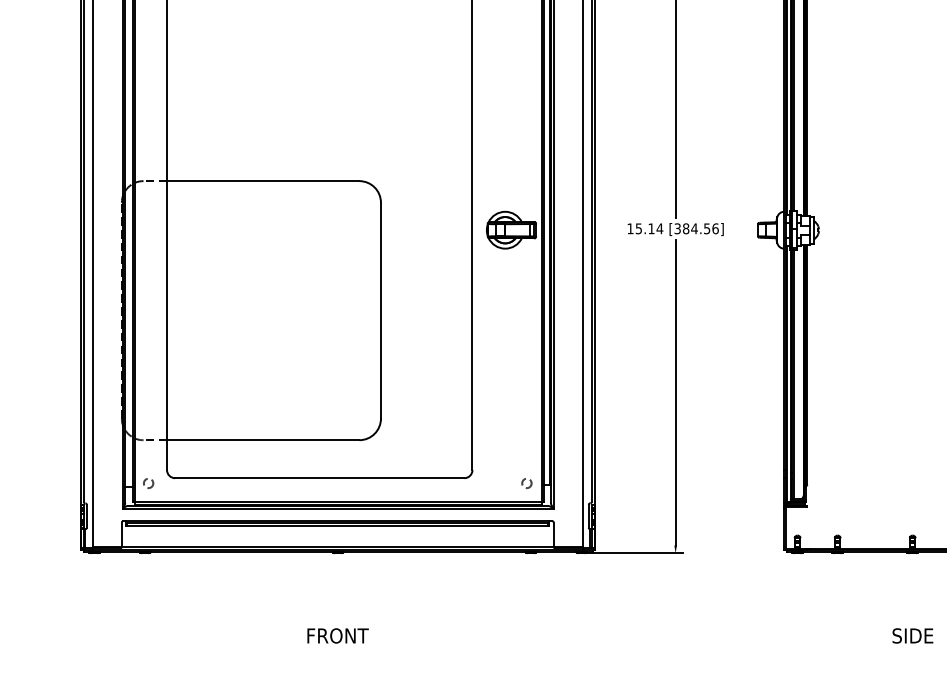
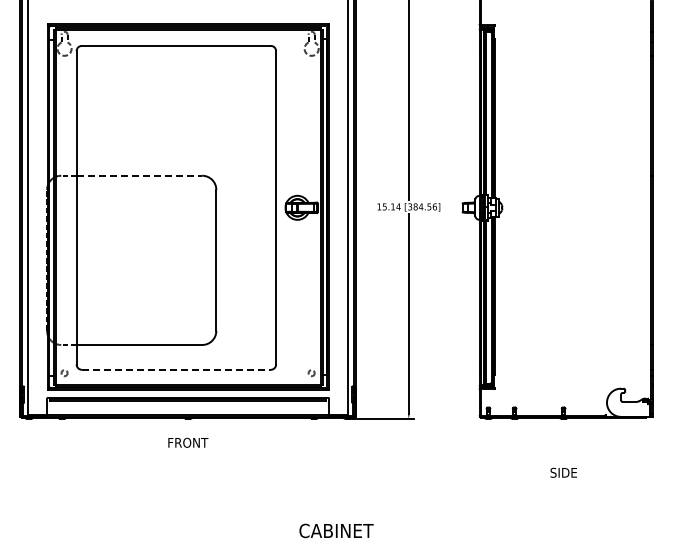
line: (263, 180) -> (139, 175), solid -> dashed
line: (319, 477) -> (176, 369), solid -> dashed
text: (338, 635) -> (188, 442), moved

